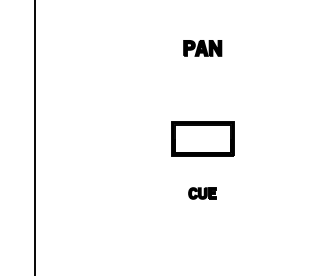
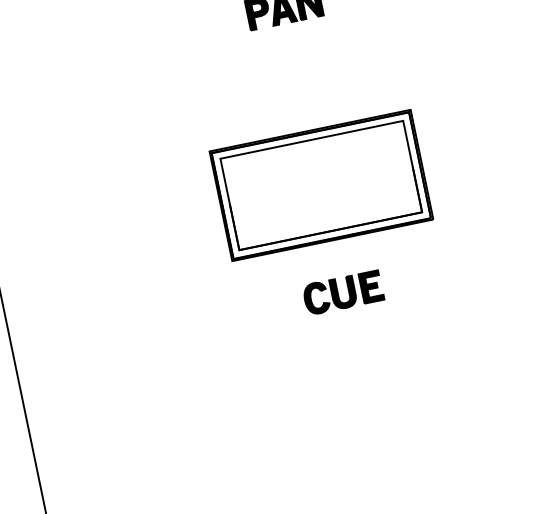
part: (202, 138) -> (320, 185), size x1.67
part: (202, 193) -> (342, 292), size x1.43

